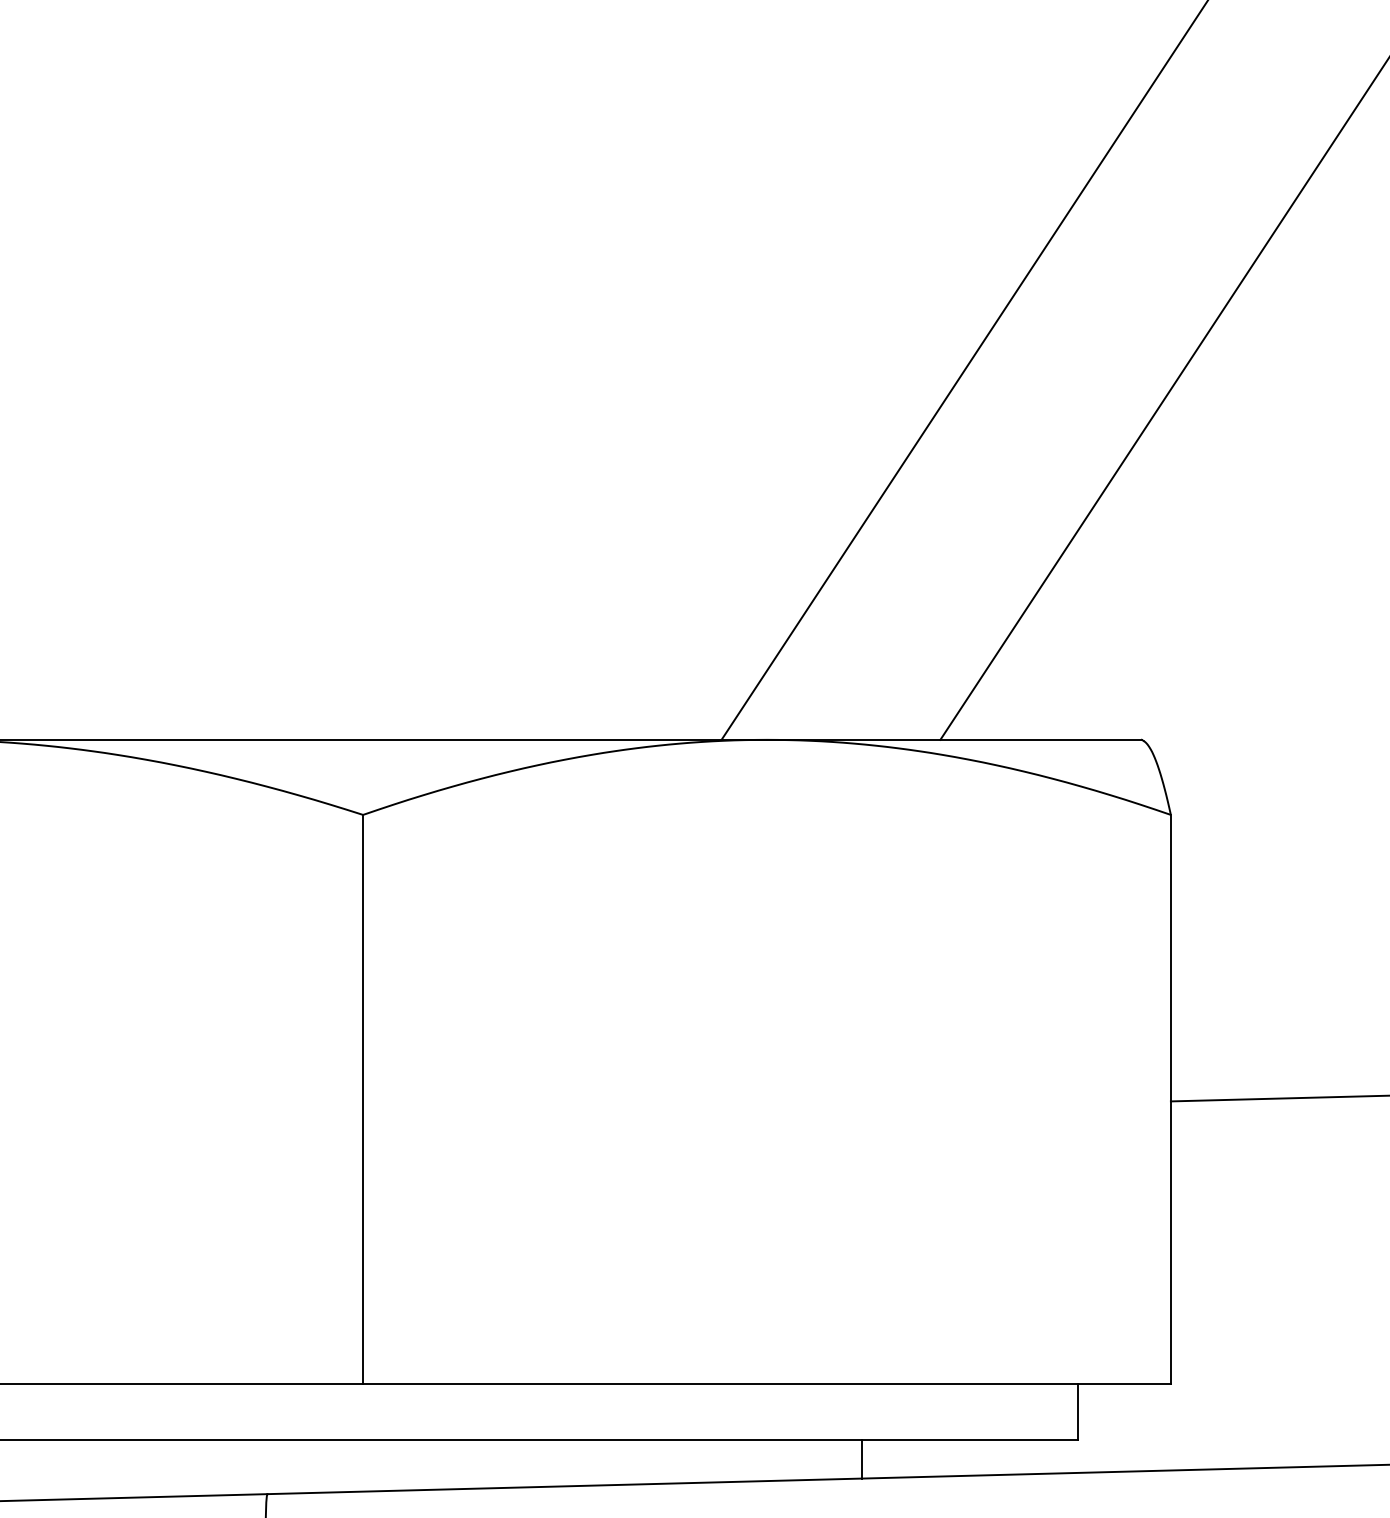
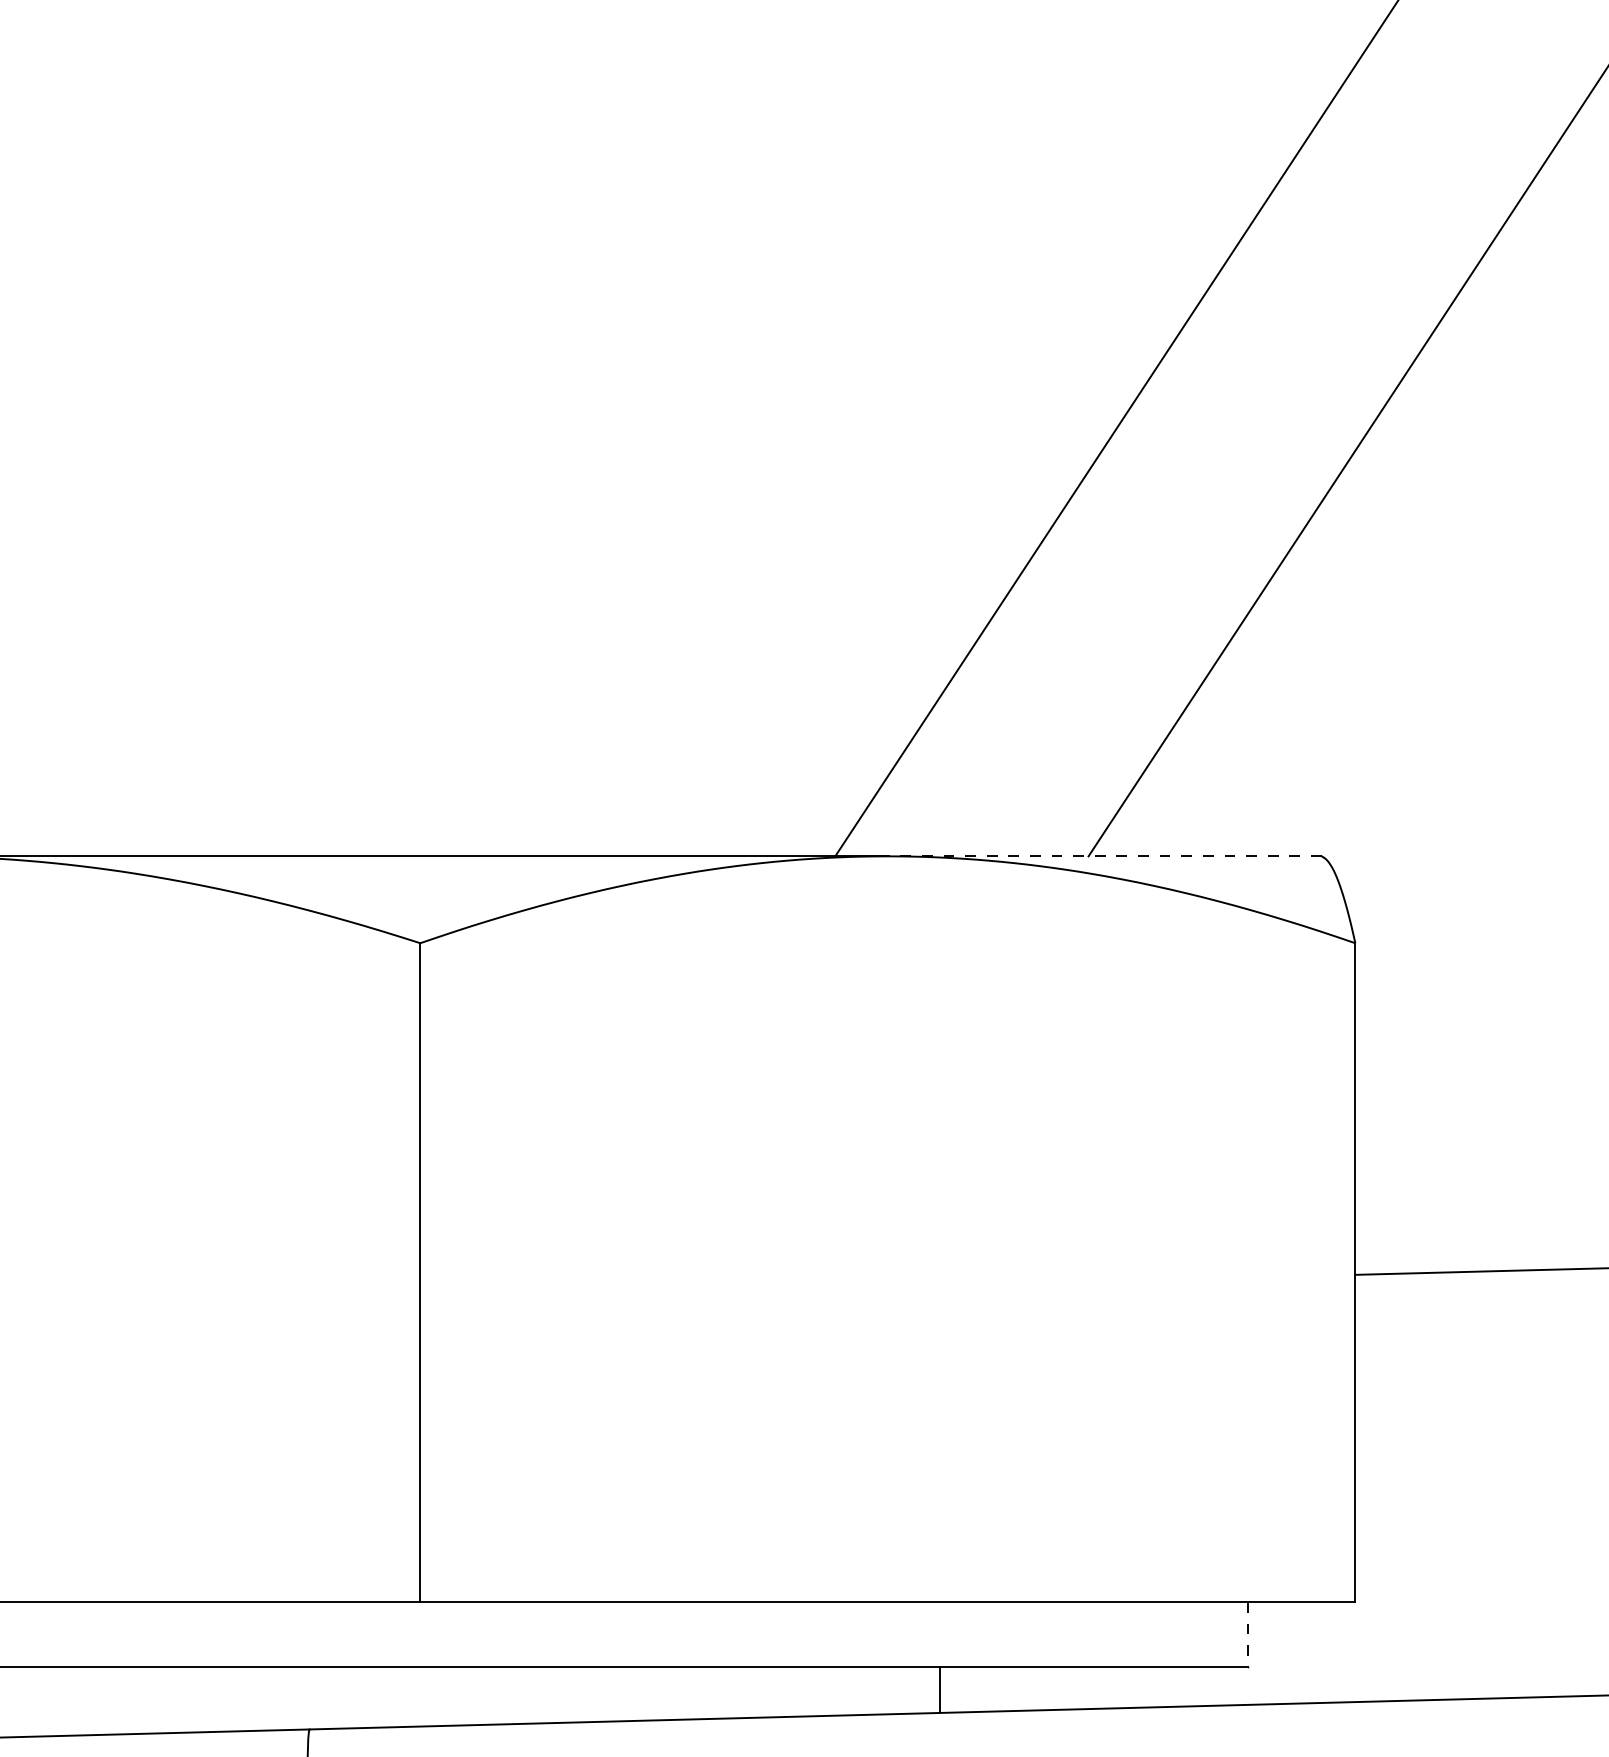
line: (954, 739) -> (1104, 856), solid -> dashed
line: (1077, 1412) -> (1247, 1634), solid -> dashed
line: (861, 1458) -> (939, 1688), moved

